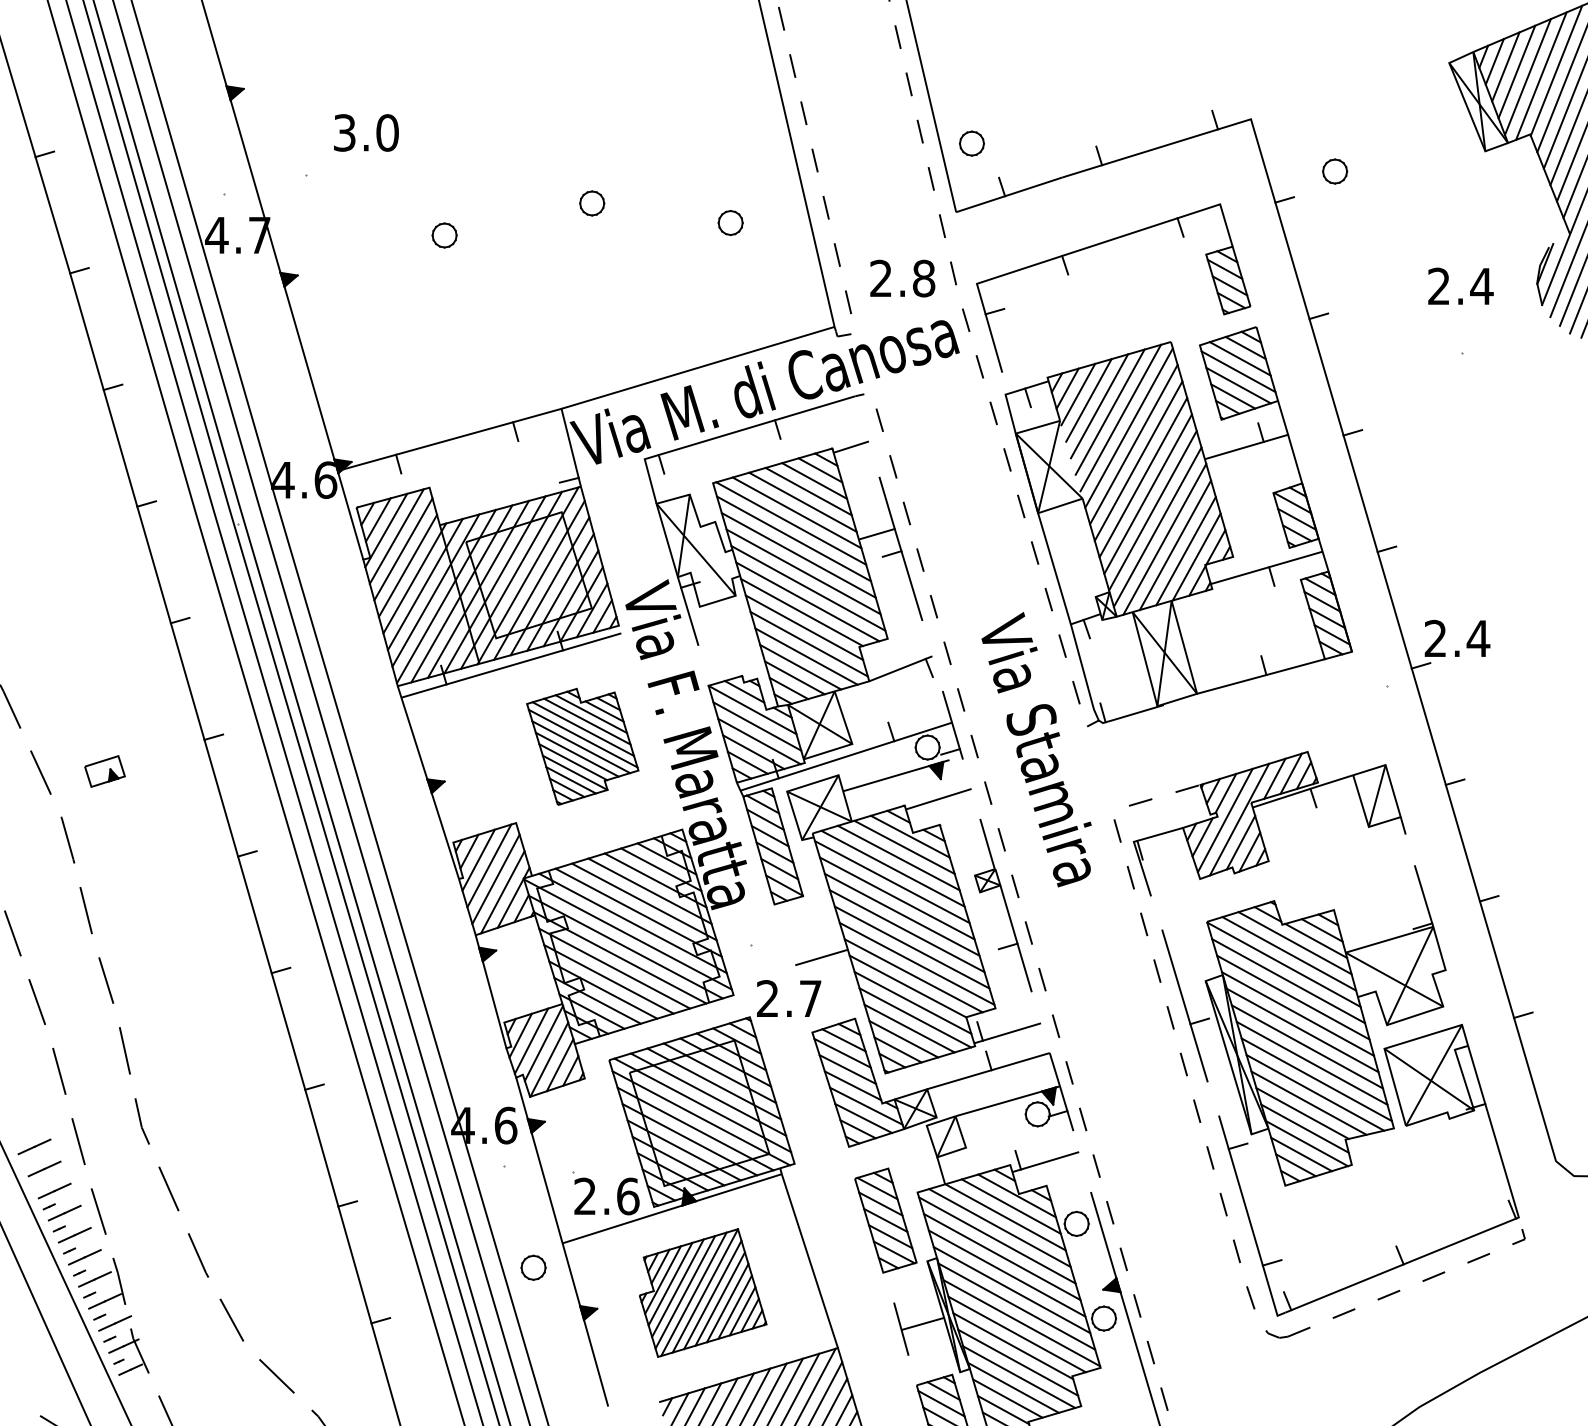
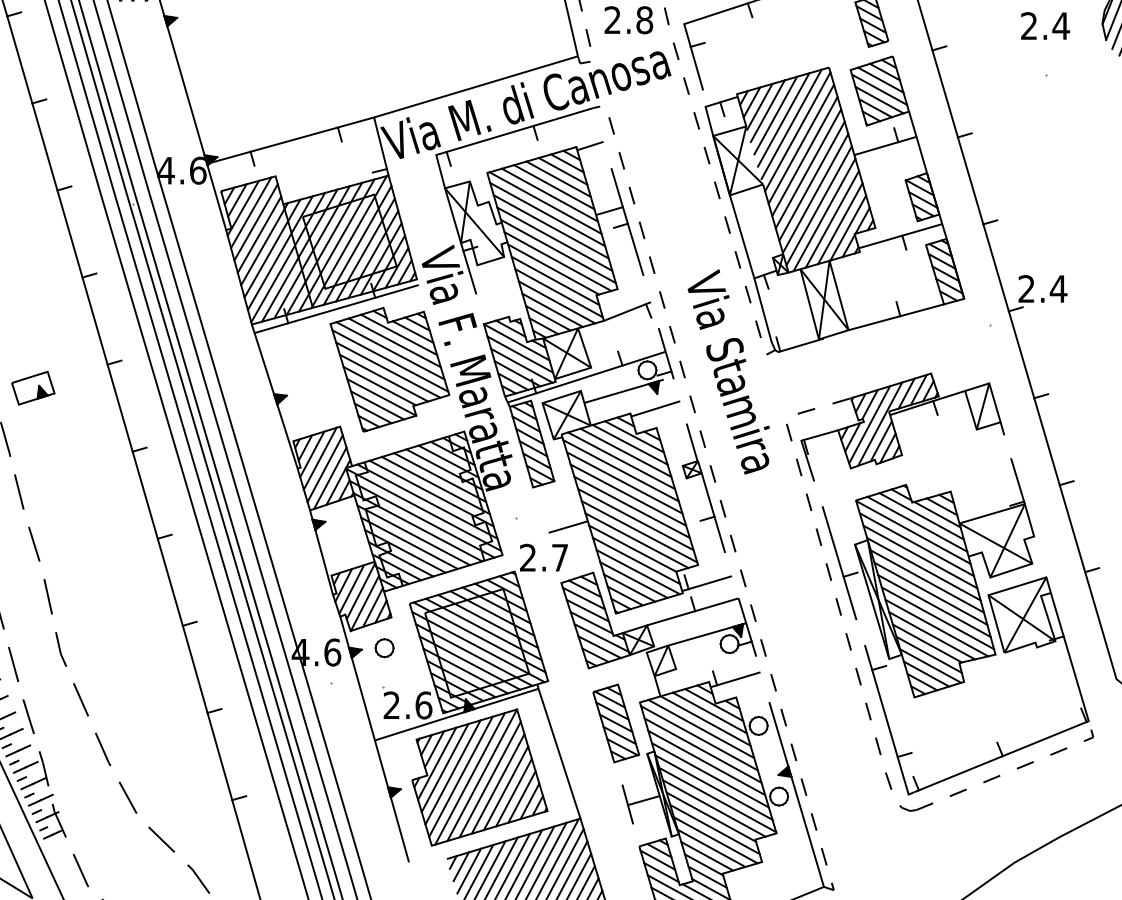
part: (582, 746) -> (389, 369), size x1.43
part: (104, 771) -> (32, 388), size x1.43
part: (533, 1267) -> (384, 647), moved
part: (702, 1292) -> (479, 777), size x1.43

